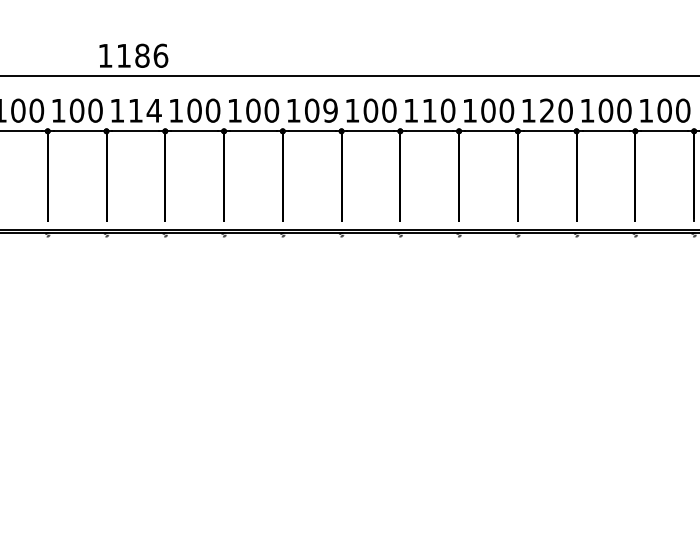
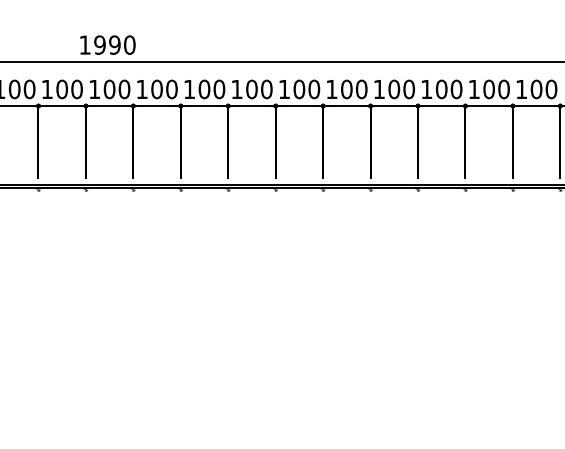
text: (141, 55) -> (114, 44), 1186 -> 1990
text: (144, 110) -> (116, 89), 114 -> 100
text: (330, 110) -> (266, 89), 109 -> 100
text: (429, 110) -> (346, 89), 110 -> 100
text: (546, 110) -> (441, 89), 120 -> 100

